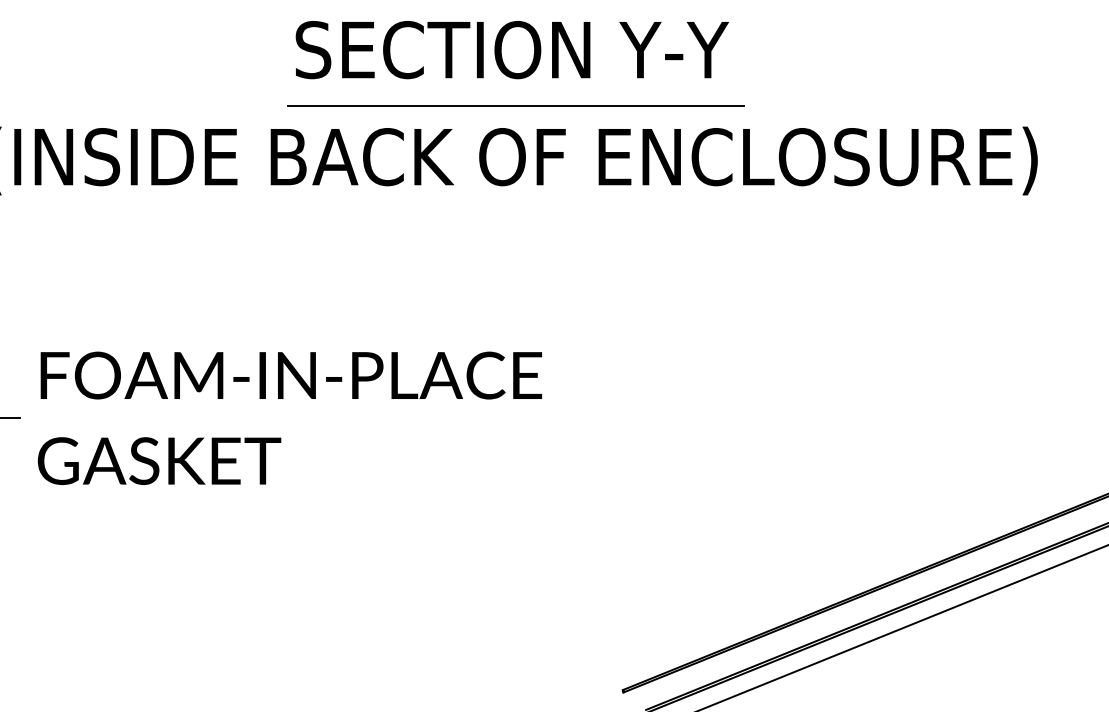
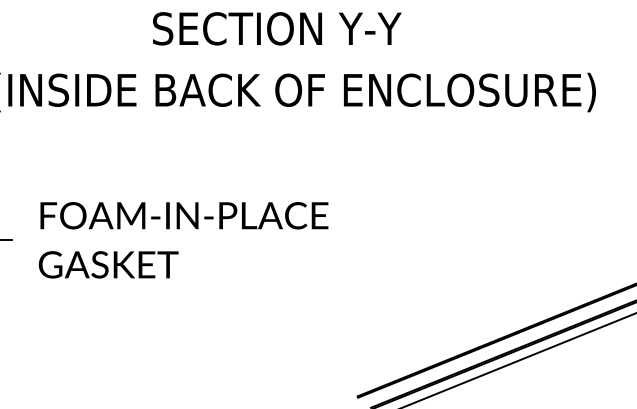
text: (512, 49) -> (277, 28), moved
line: (516, 105) -> (296, 60), removed
text: (289, 418) -> (183, 240), moved

